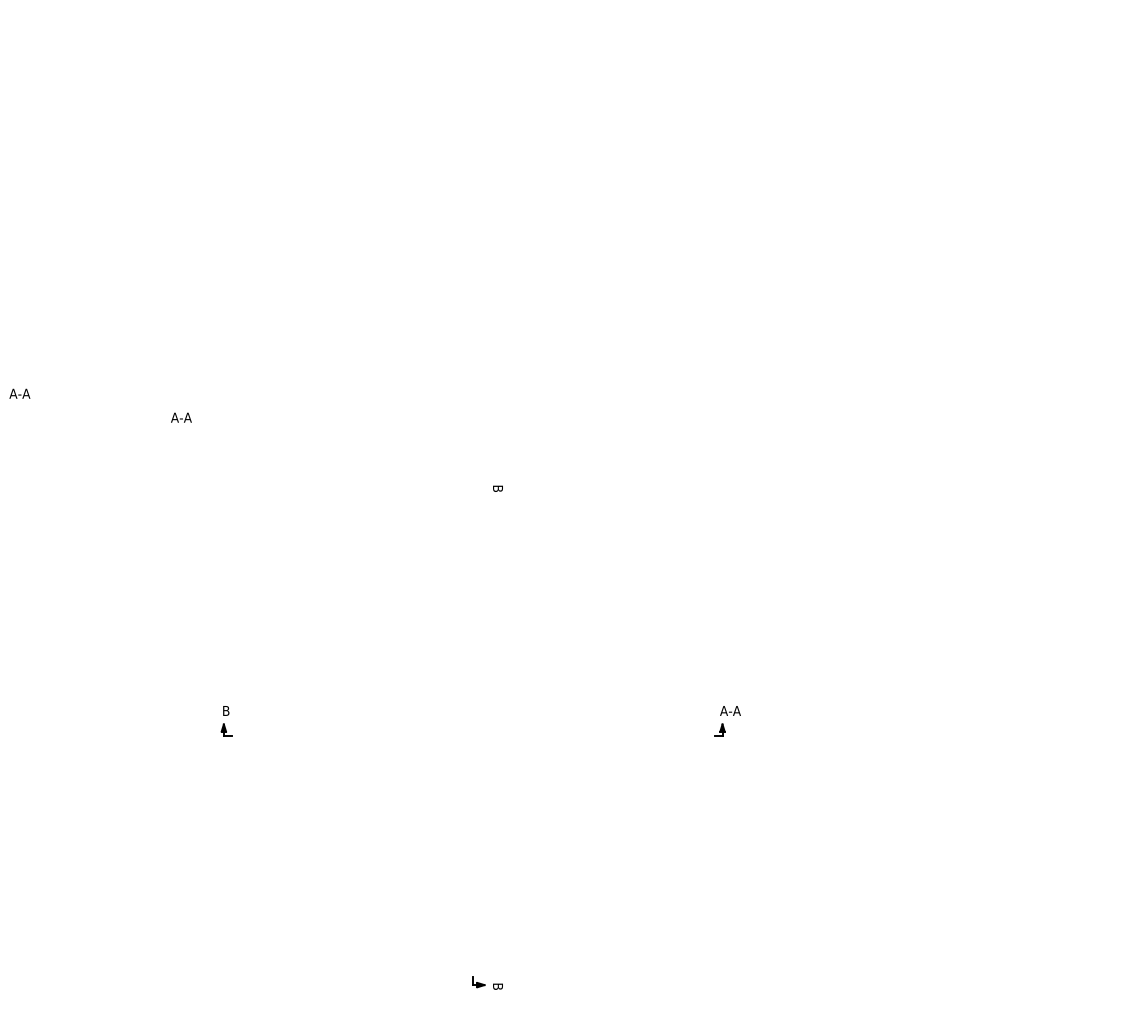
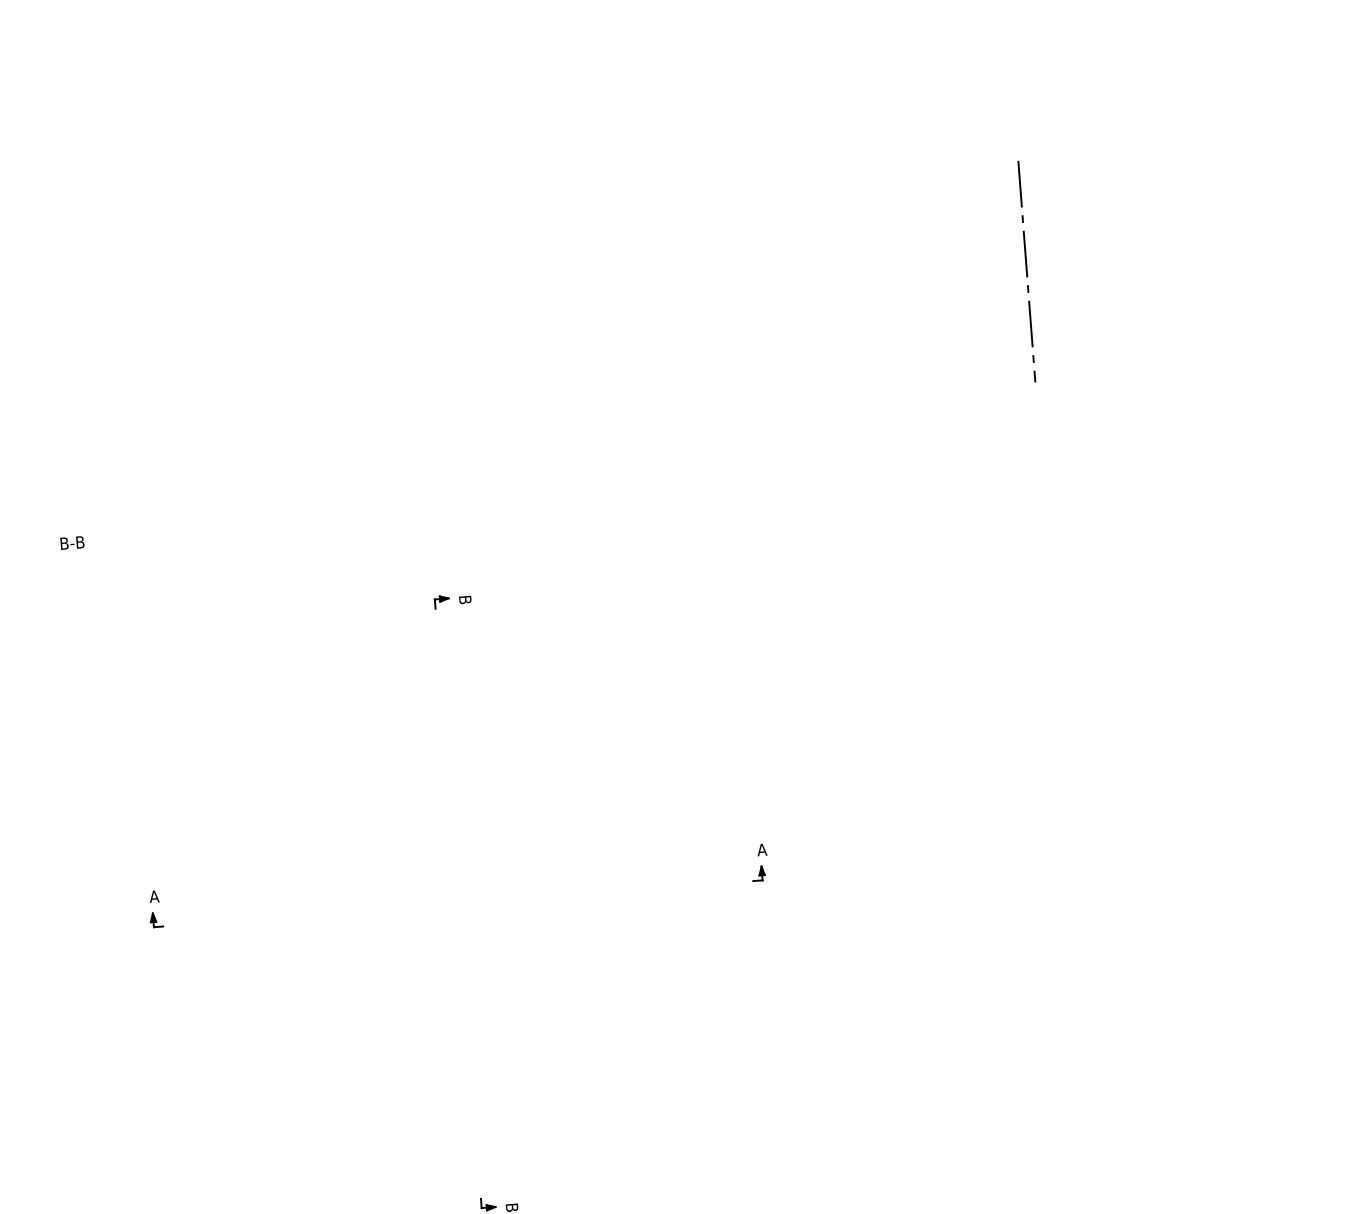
line: (975, 256) -> (1026, 271), added
text: (181, 417) -> (72, 542), A-A -> B-B
part: (478, 488) -> (441, 601), added
text: (226, 710) -> (154, 896), B -> A
text: (734, 710) -> (774, 848), A-A -> A

